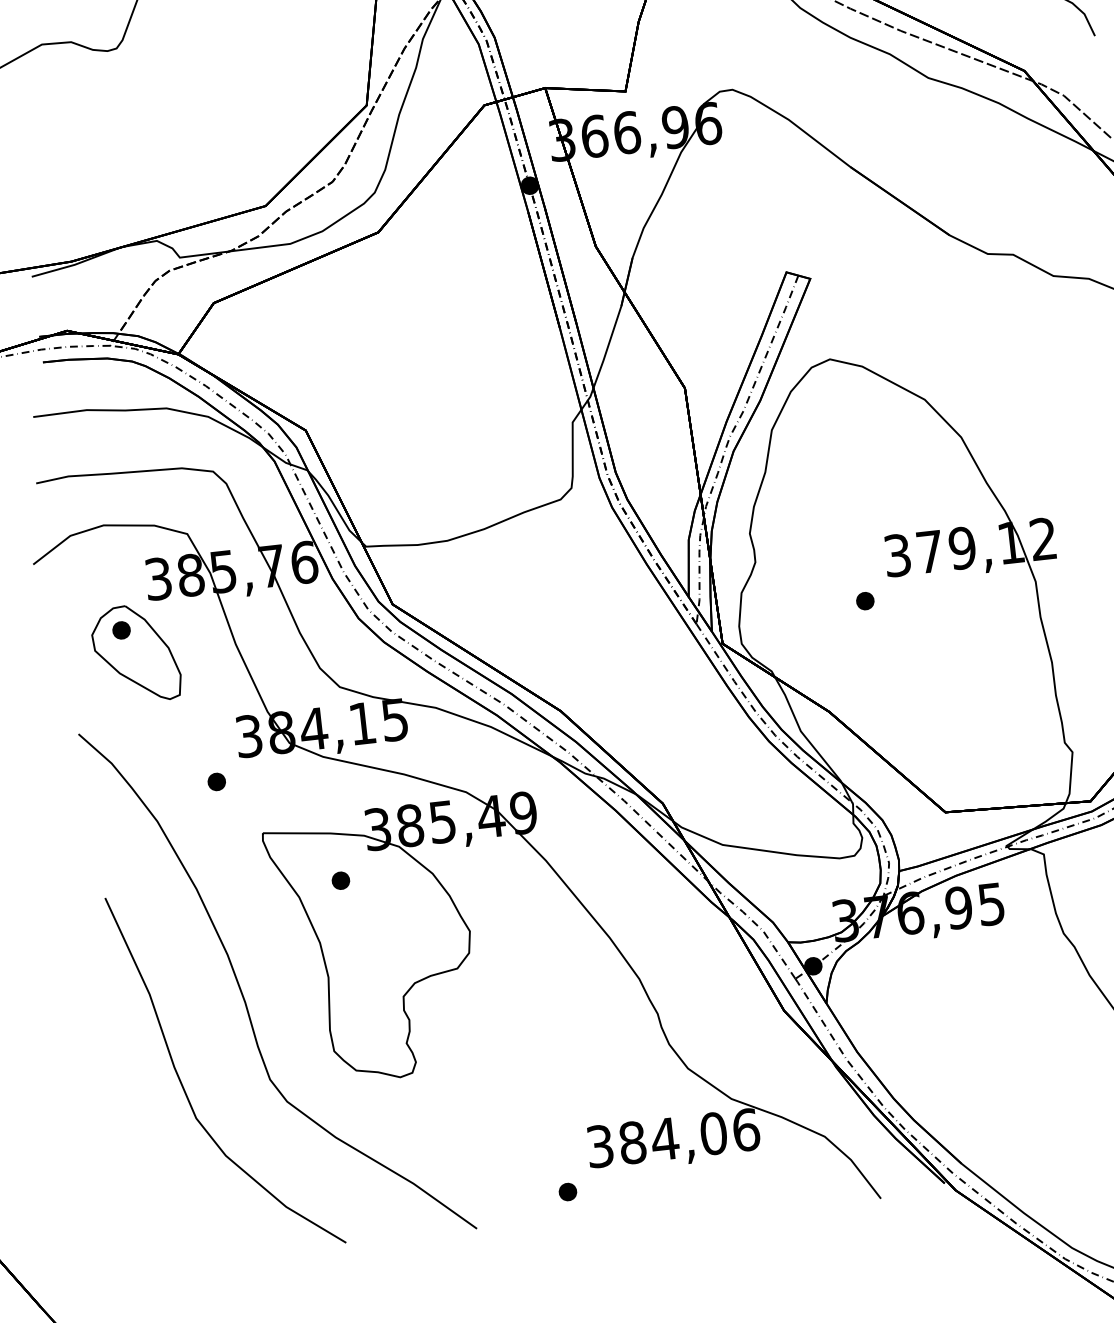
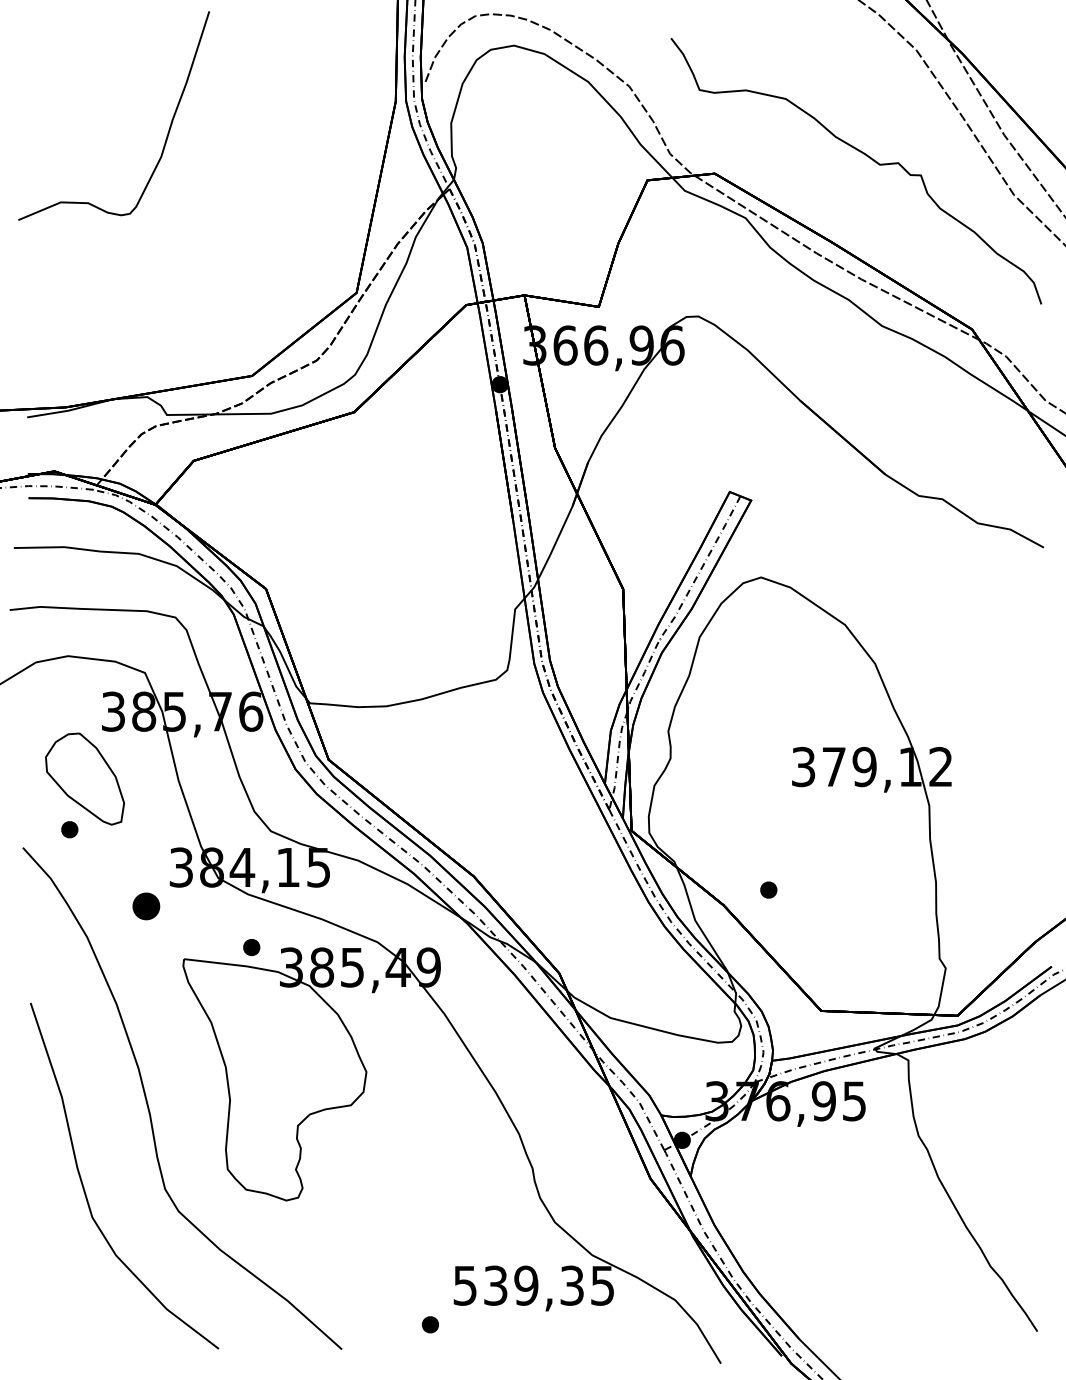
part: (864, 600) -> (768, 889), moved
part: (121, 630) -> (69, 829), moved
part: (216, 781) -> (146, 906), size x1.6
part: (340, 880) -> (251, 947), moved
text: (673, 1137) -> (534, 1285), 384,06 -> 539,35

